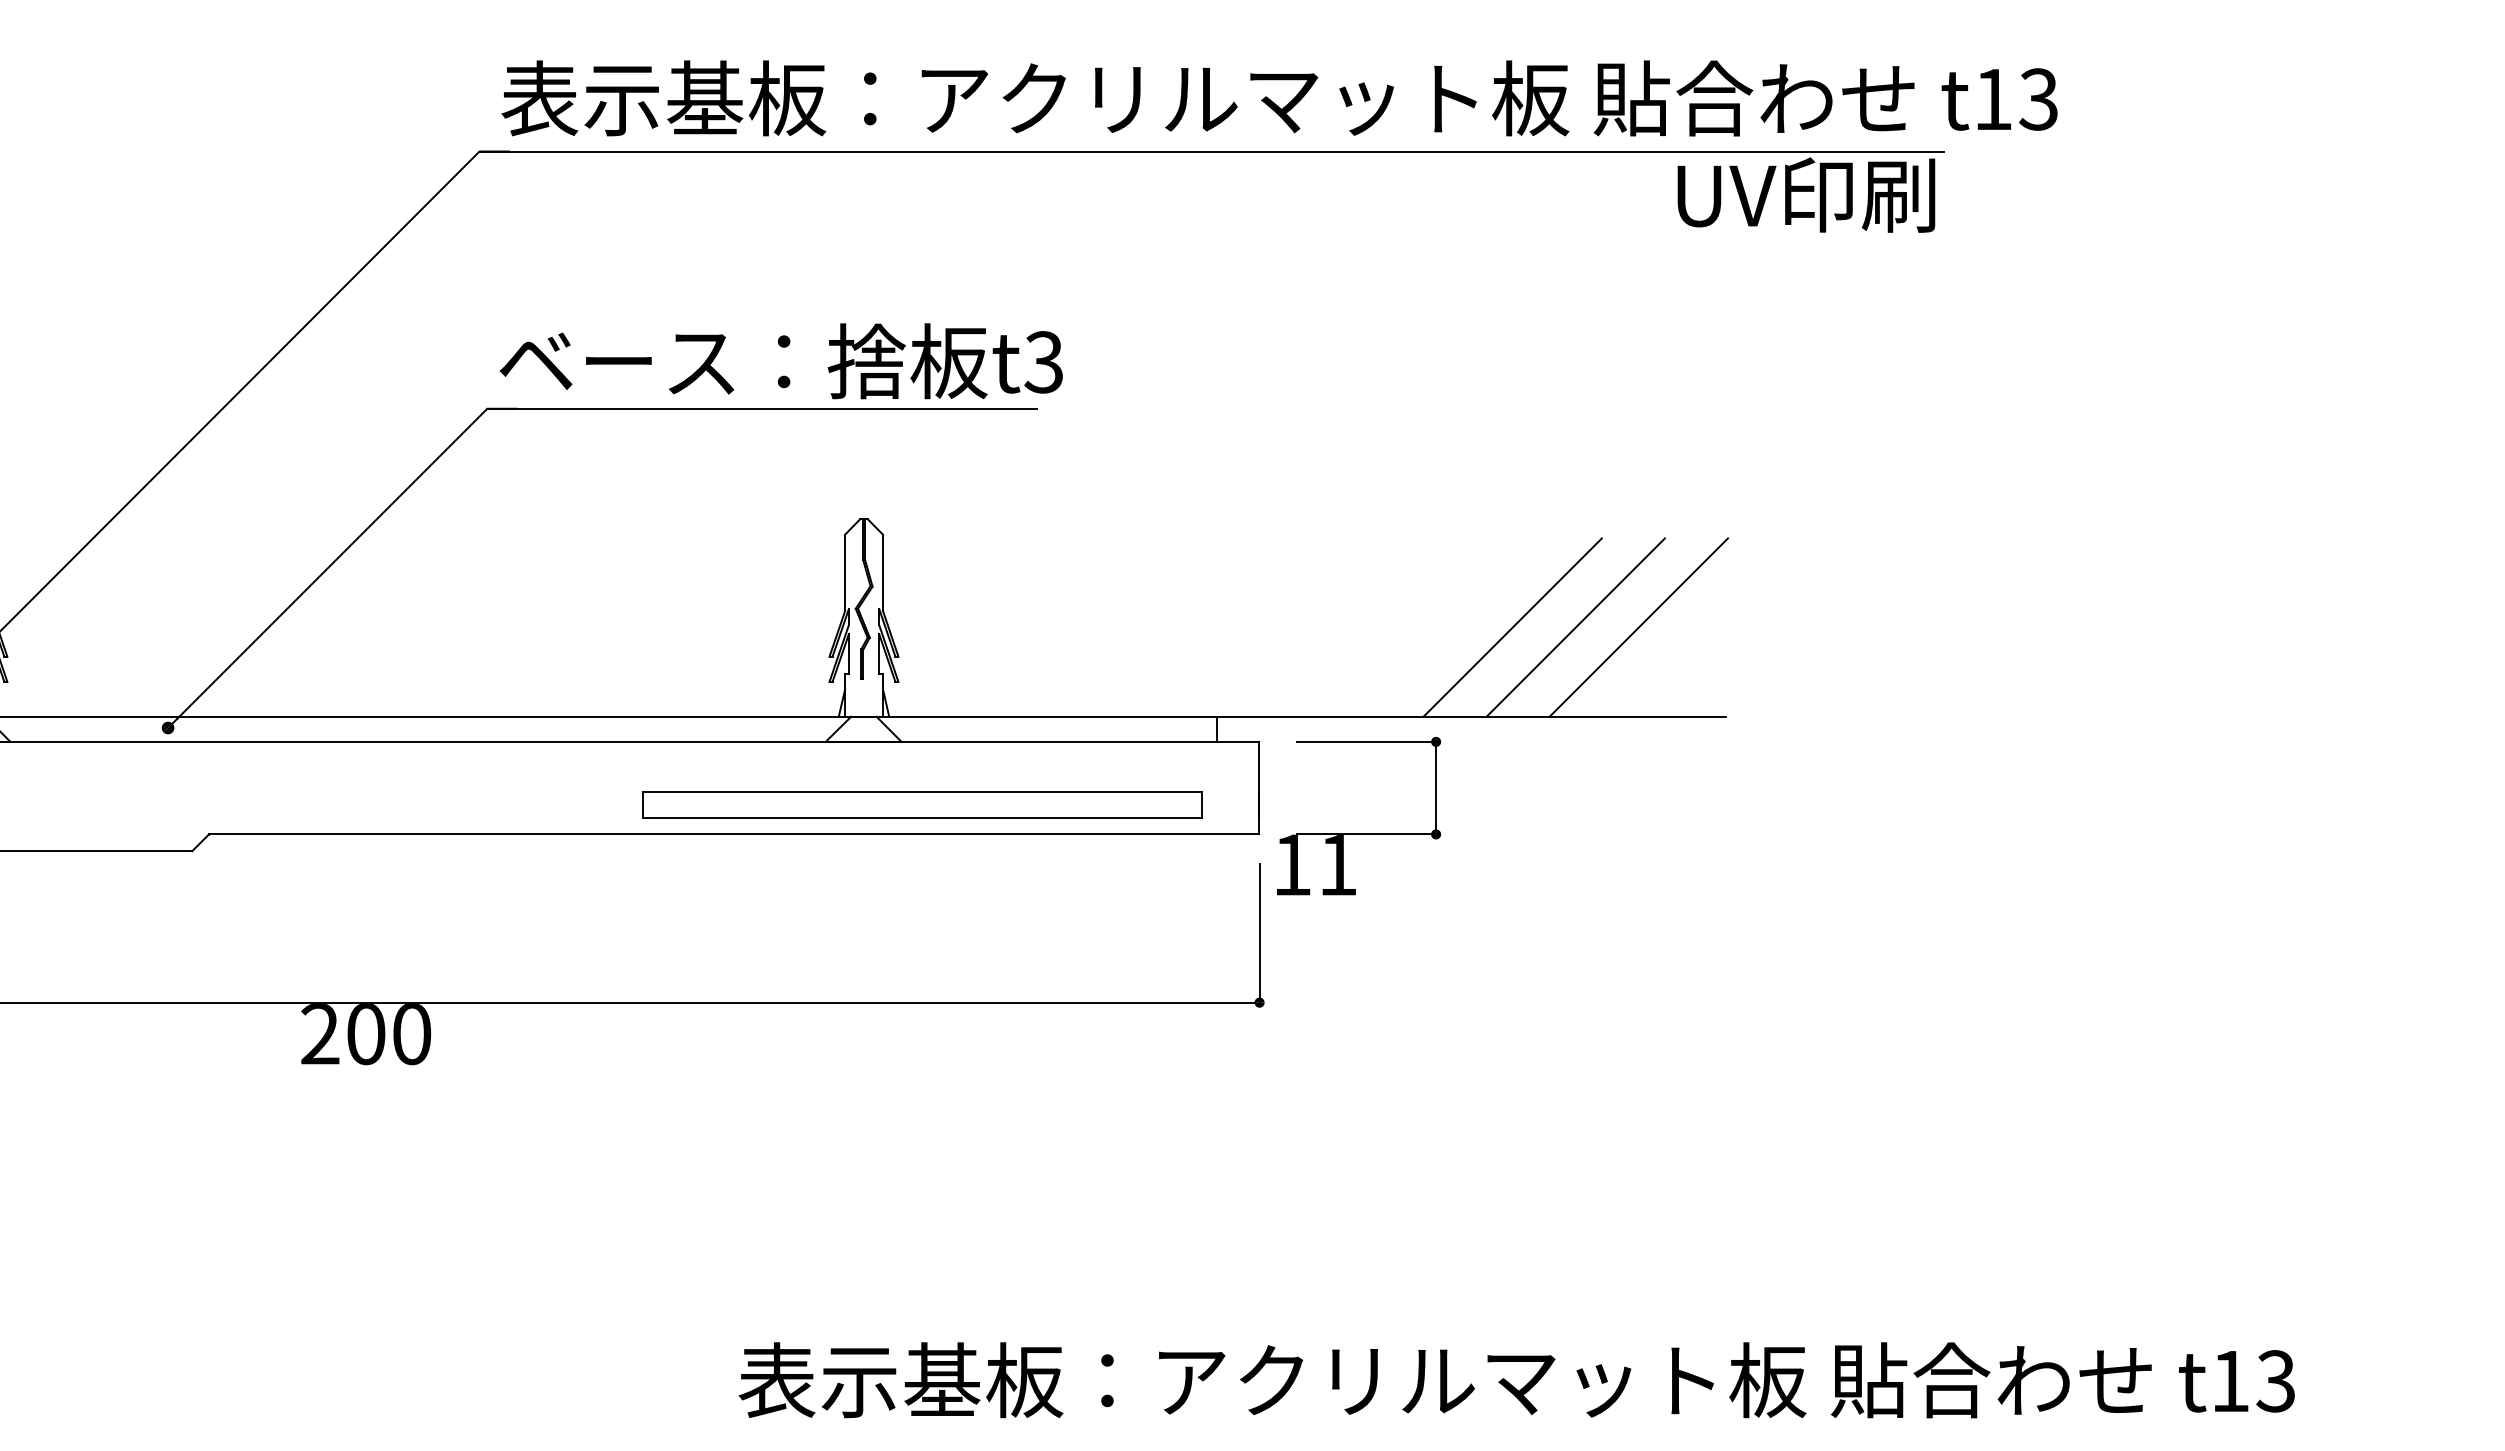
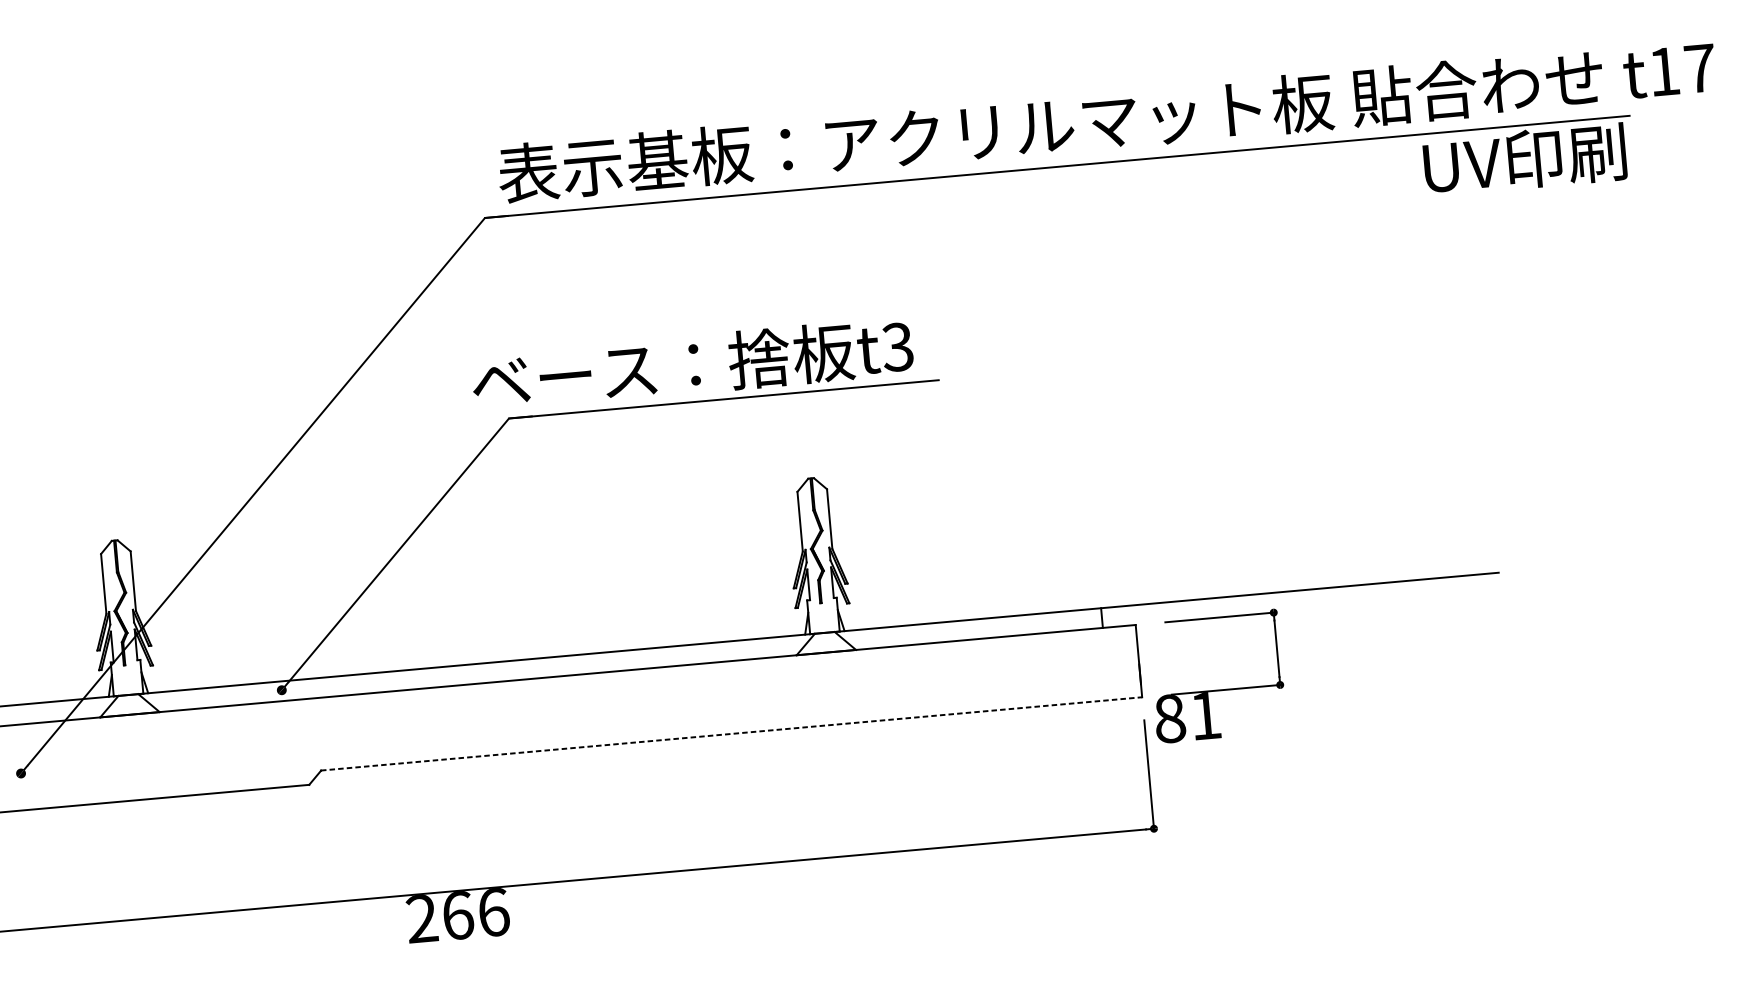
text: (2038, 99) -> (1699, 68), t13 -> t17
text: (780, 361) -> (691, 364), moved
line: (1512, 627) -> (1325, 517), removed
line: (1575, 627) -> (1374, 513), removed
line: (1638, 627) -> (1423, 509), removed
part: (922, 804) -> (876, 697), removed
line: (734, 834) -> (731, 733), solid -> dashed
text: (1292, 864) -> (1170, 718), 11 -> 81
text: (389, 1034) -> (476, 914), 200 -> 266

